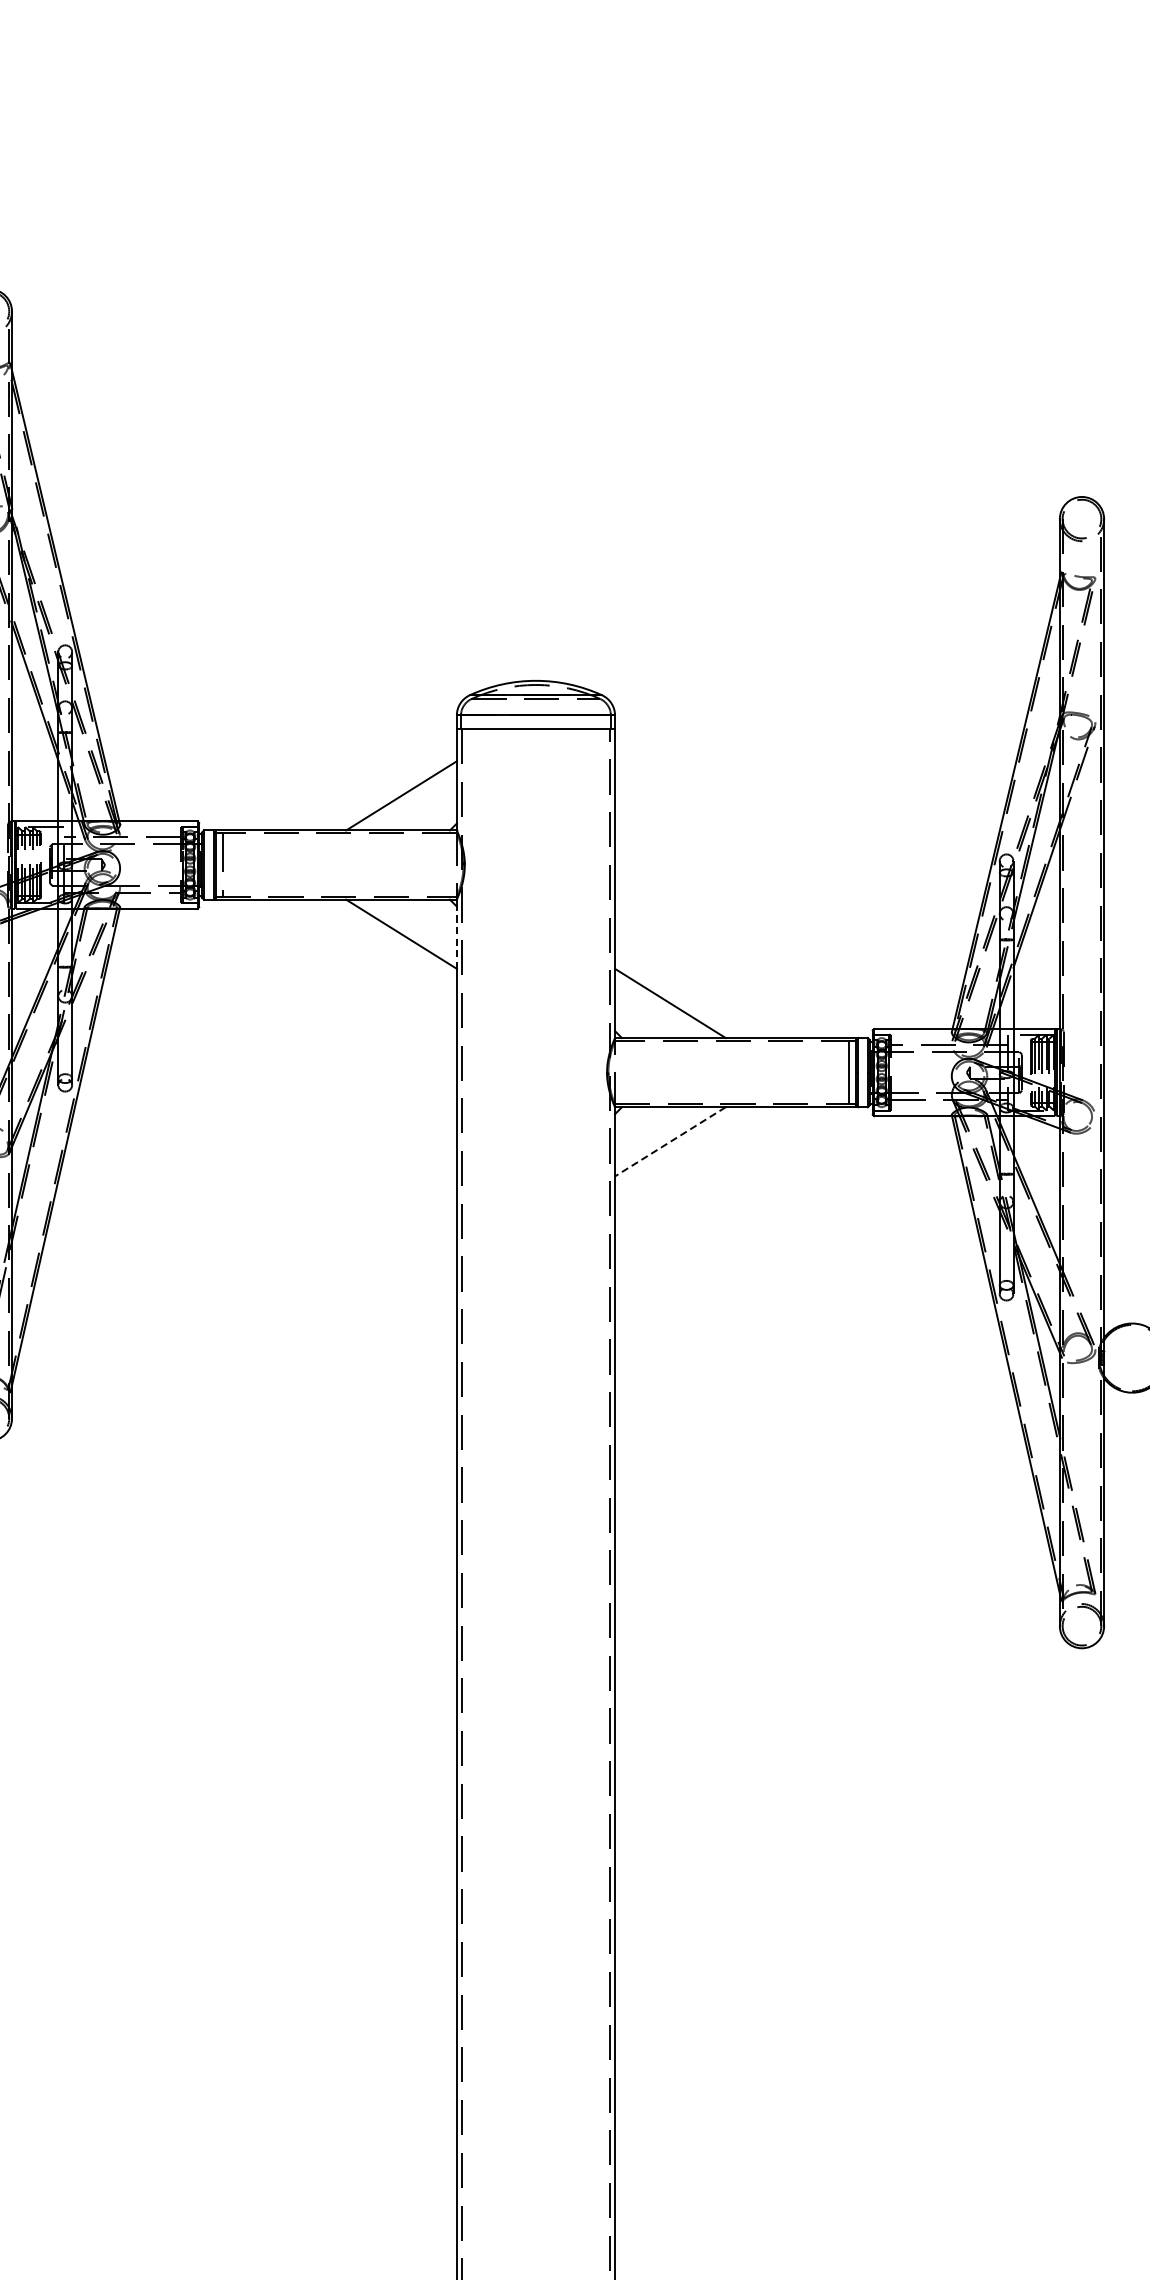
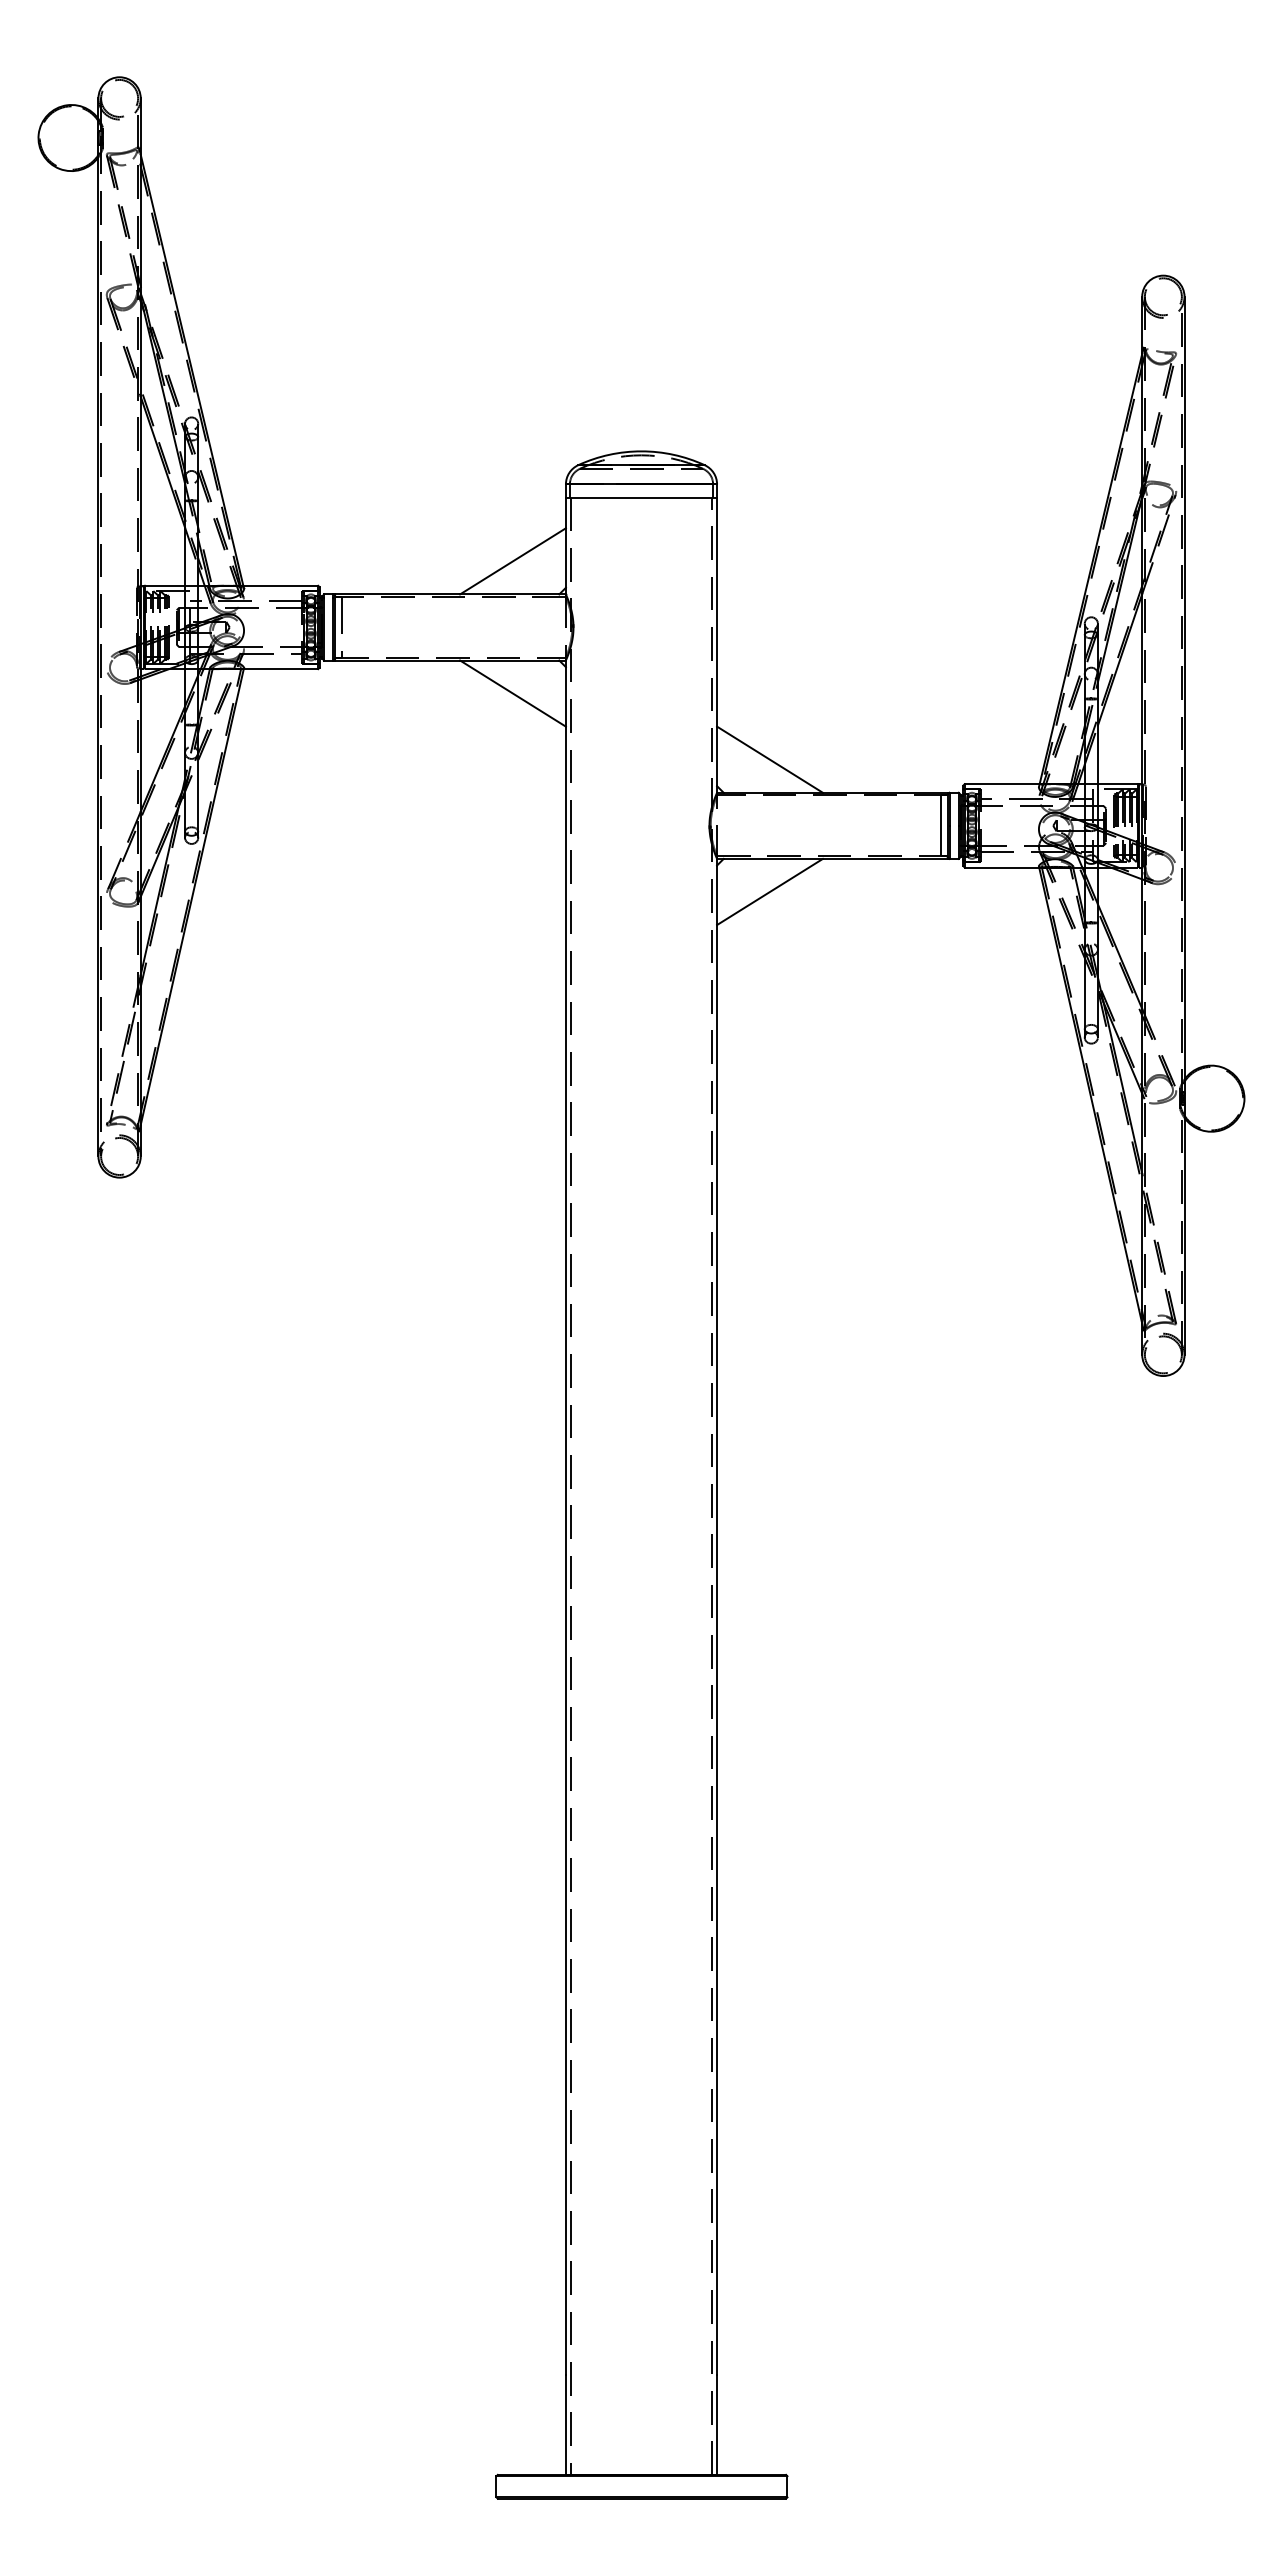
line: (456, 937) -> (565, 696), dashed -> solid
line: (669, 1142) -> (769, 892), dashed -> solid

